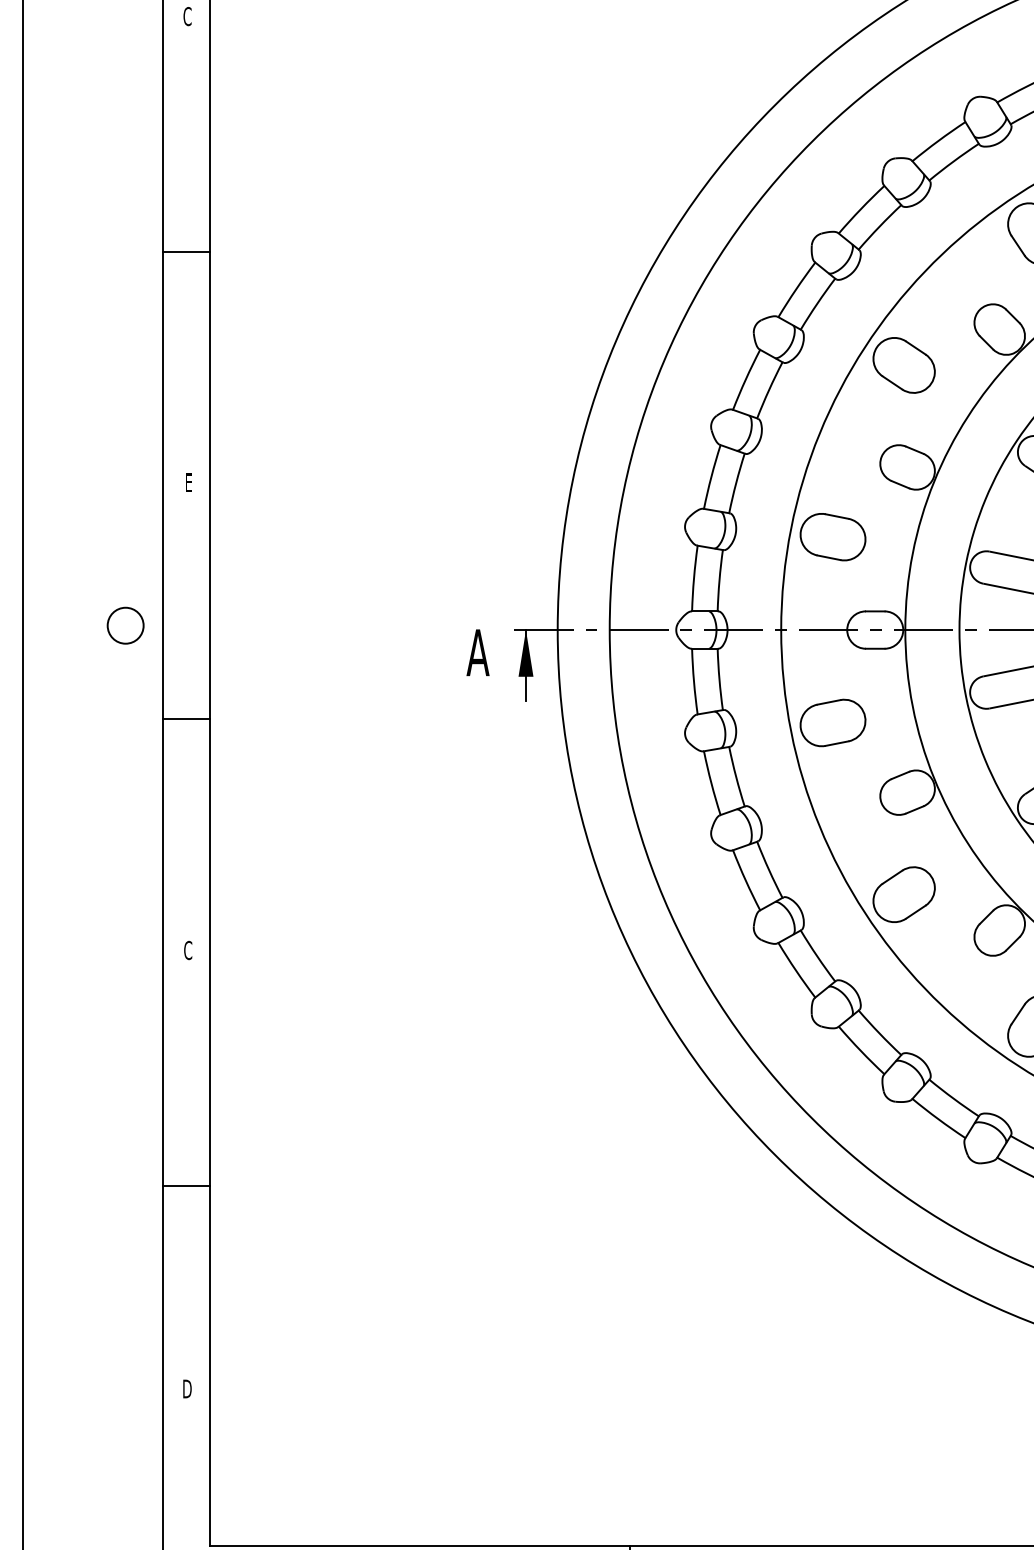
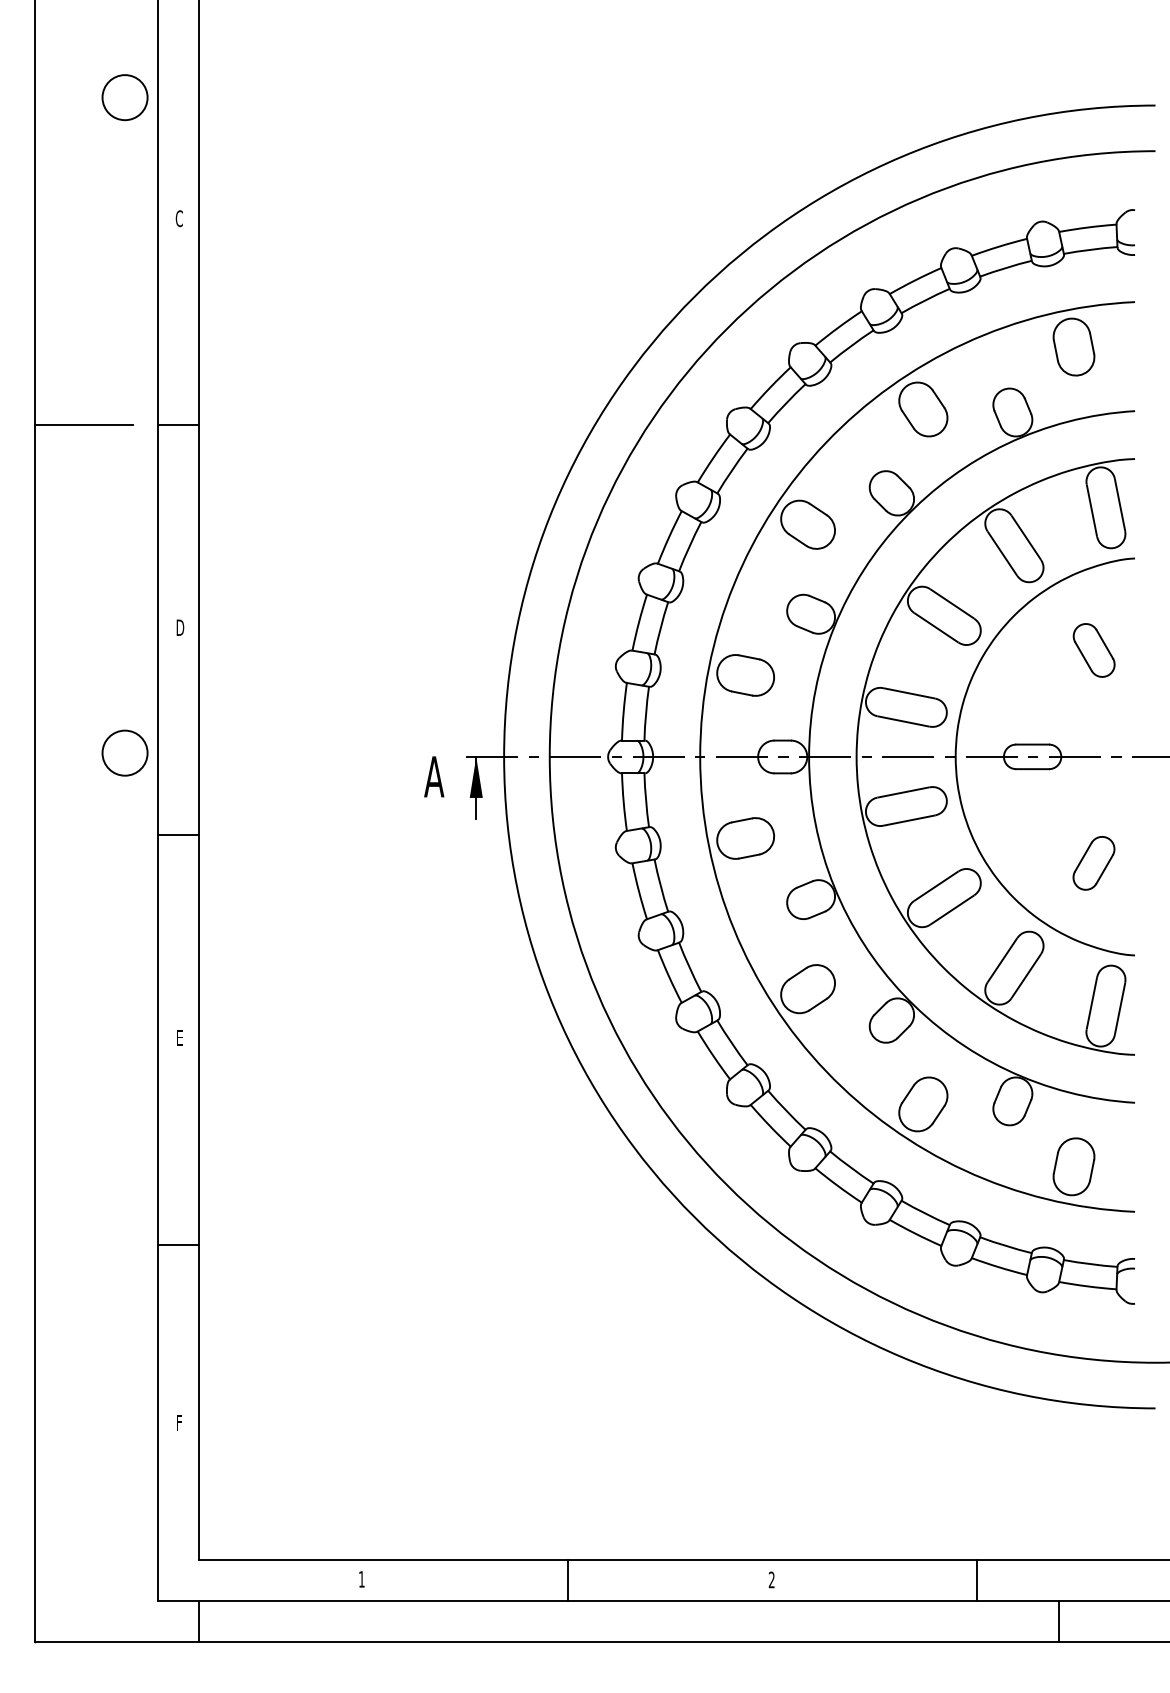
line: (78, 252) -> (83, 425), added
text: (188, 482) -> (180, 627), E -> D
circle: (125, 624) -> (124, 752), size x1.43
text: (187, 949) -> (179, 1037), C -> E
text: (186, 1388) -> (178, 1422), D -> F

